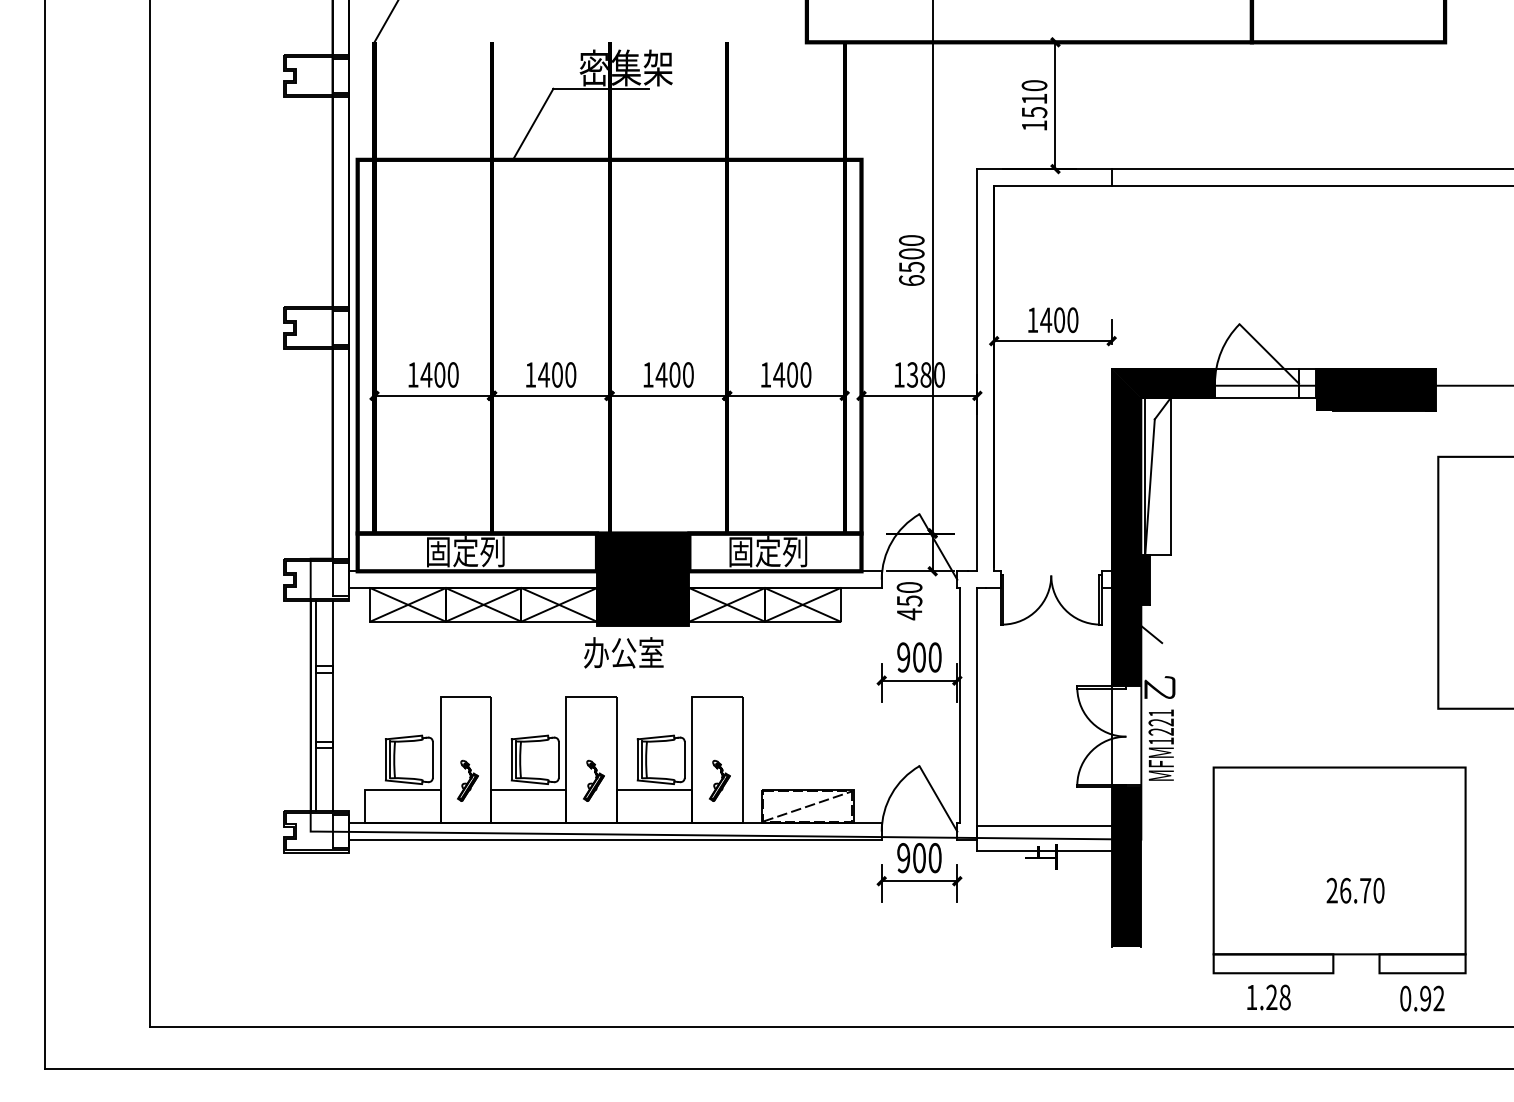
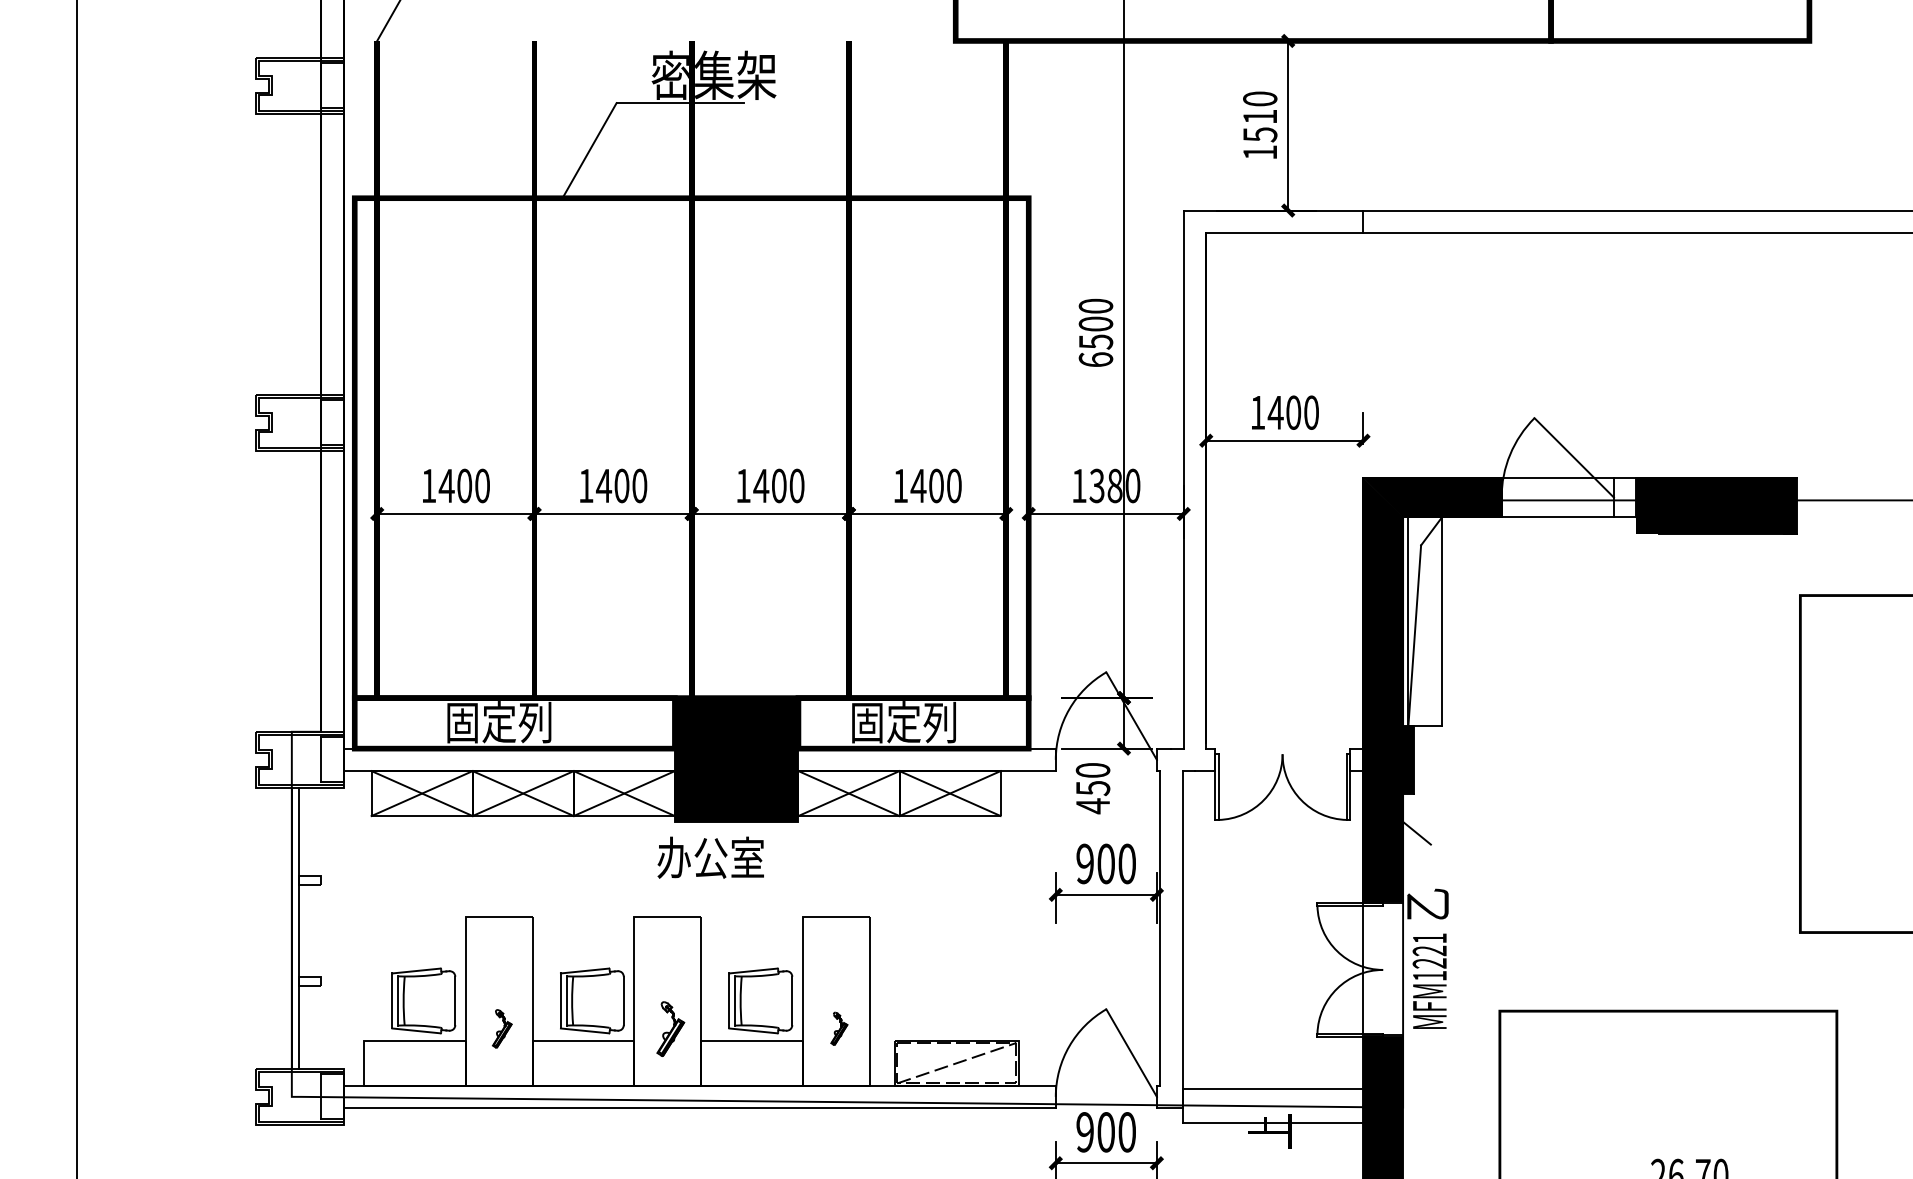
line: (332, 705) -> (321, 928), removed
part: (467, 780) -> (501, 1028), size x0.7
part: (719, 780) -> (838, 1028), size x0.6

